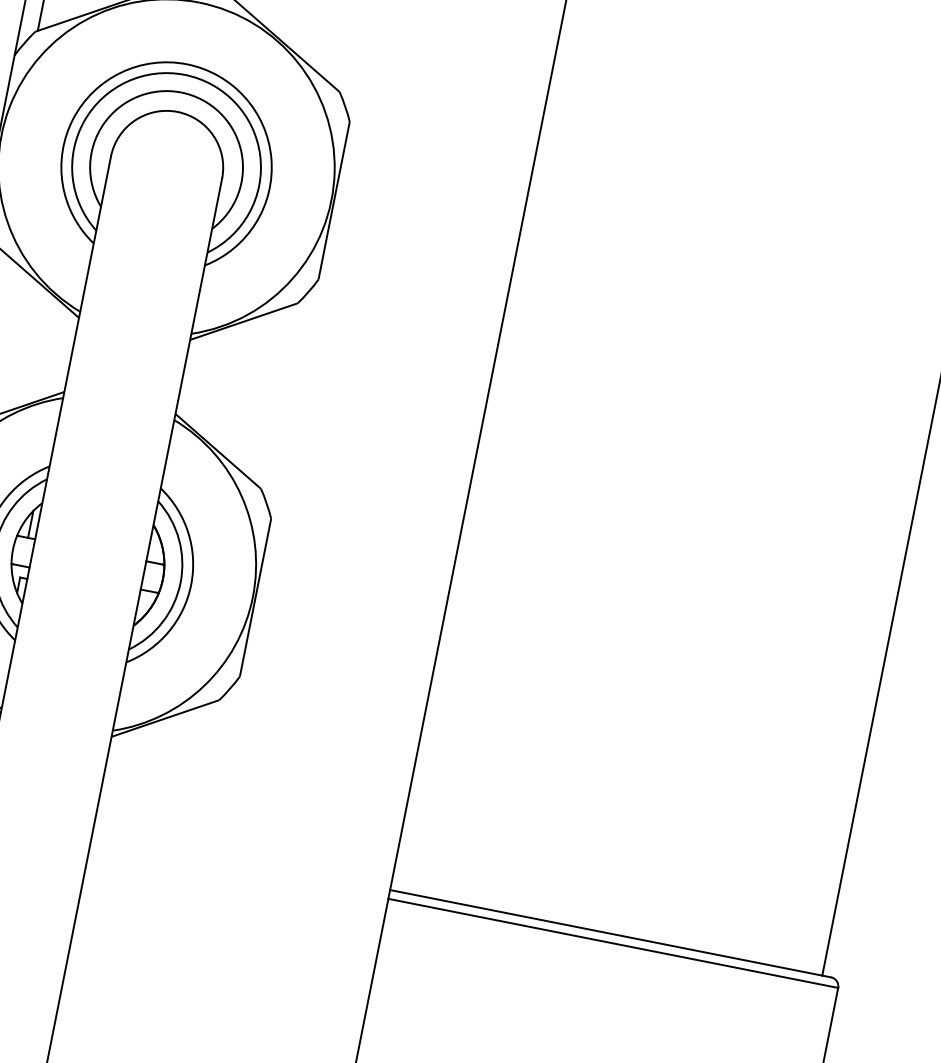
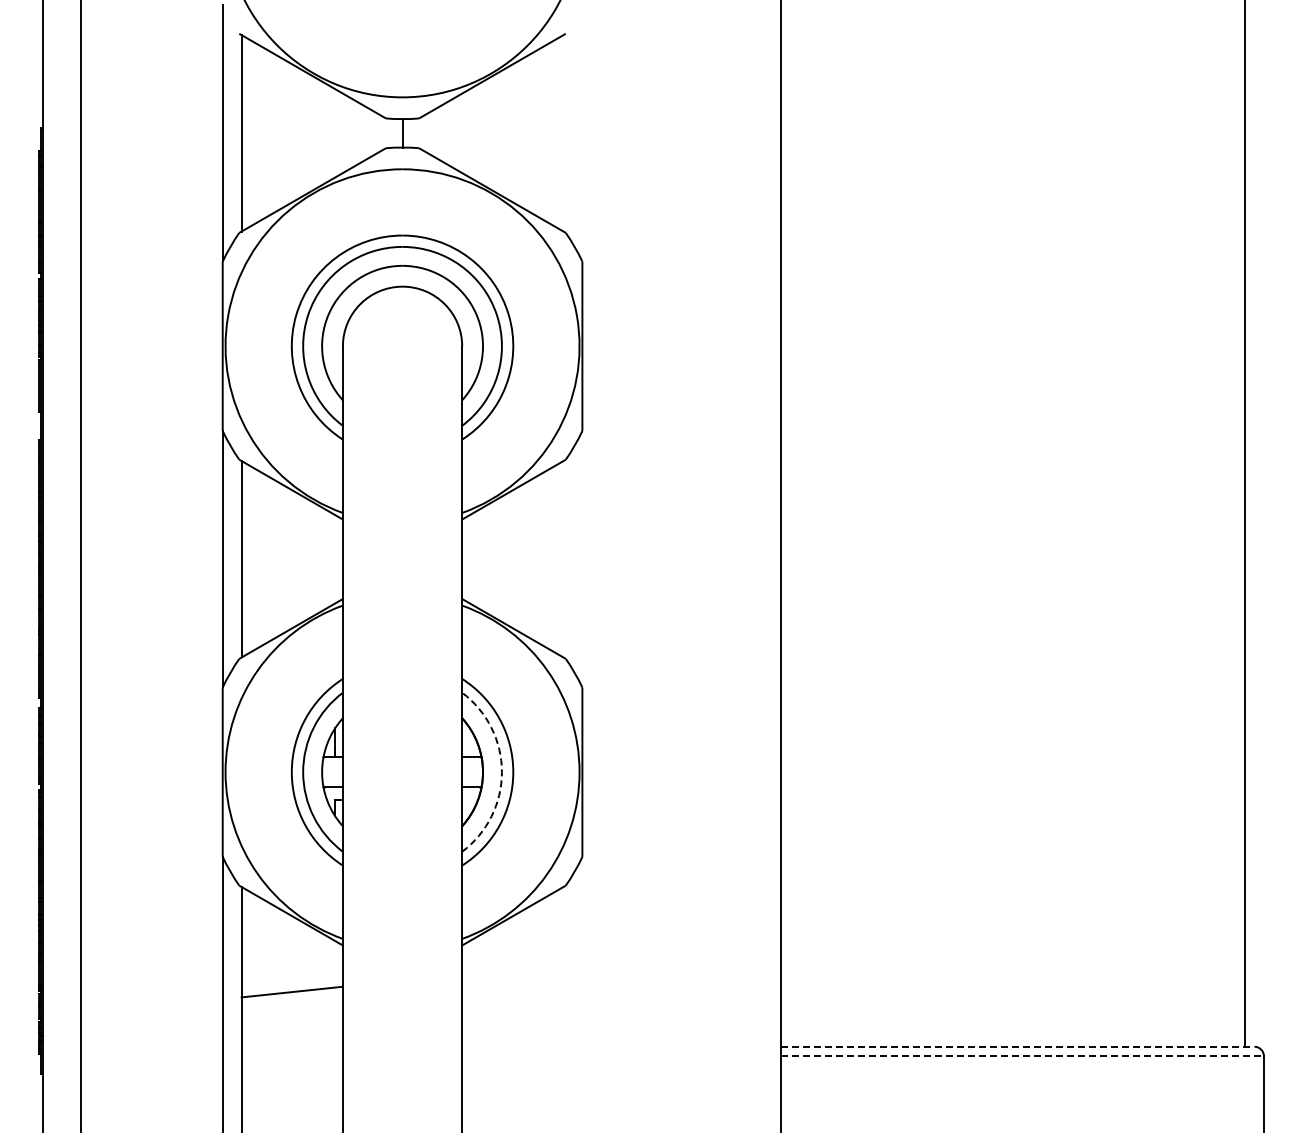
arc: (180, 582) -> (501, 772), solid -> dashed
line: (610, 933) -> (1017, 1046), solid -> dashed
line: (614, 943) -> (1023, 1056), solid -> dashed

